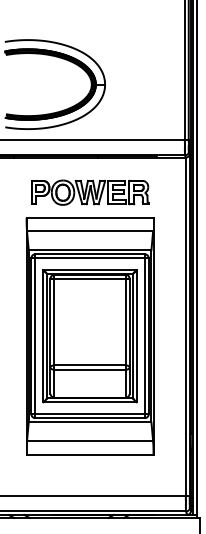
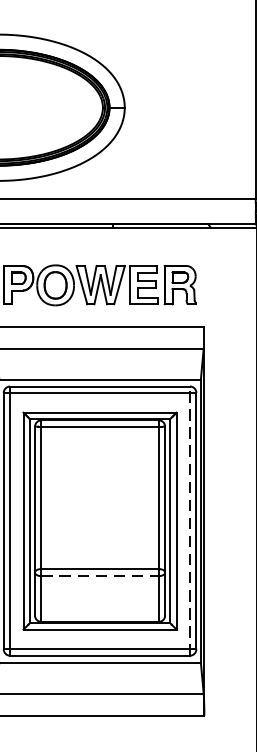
line: (144, 336) -> (189, 521), solid -> dashed
line: (90, 369) -> (100, 575), solid -> dashed

